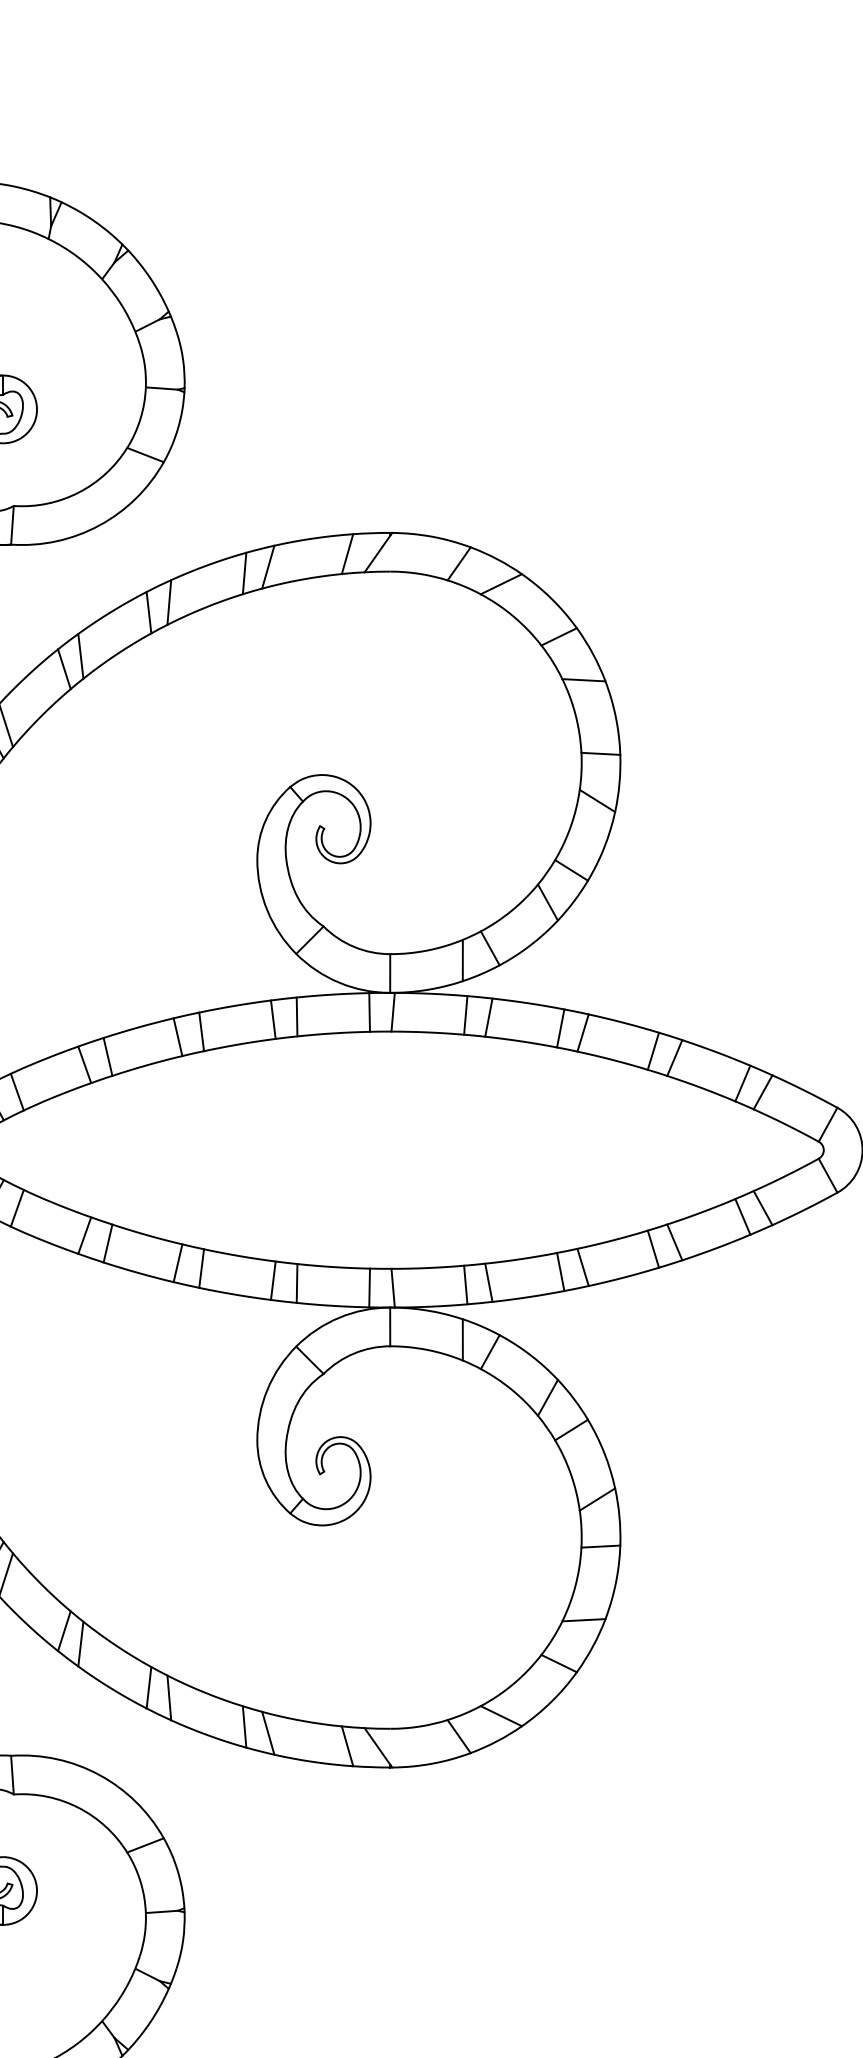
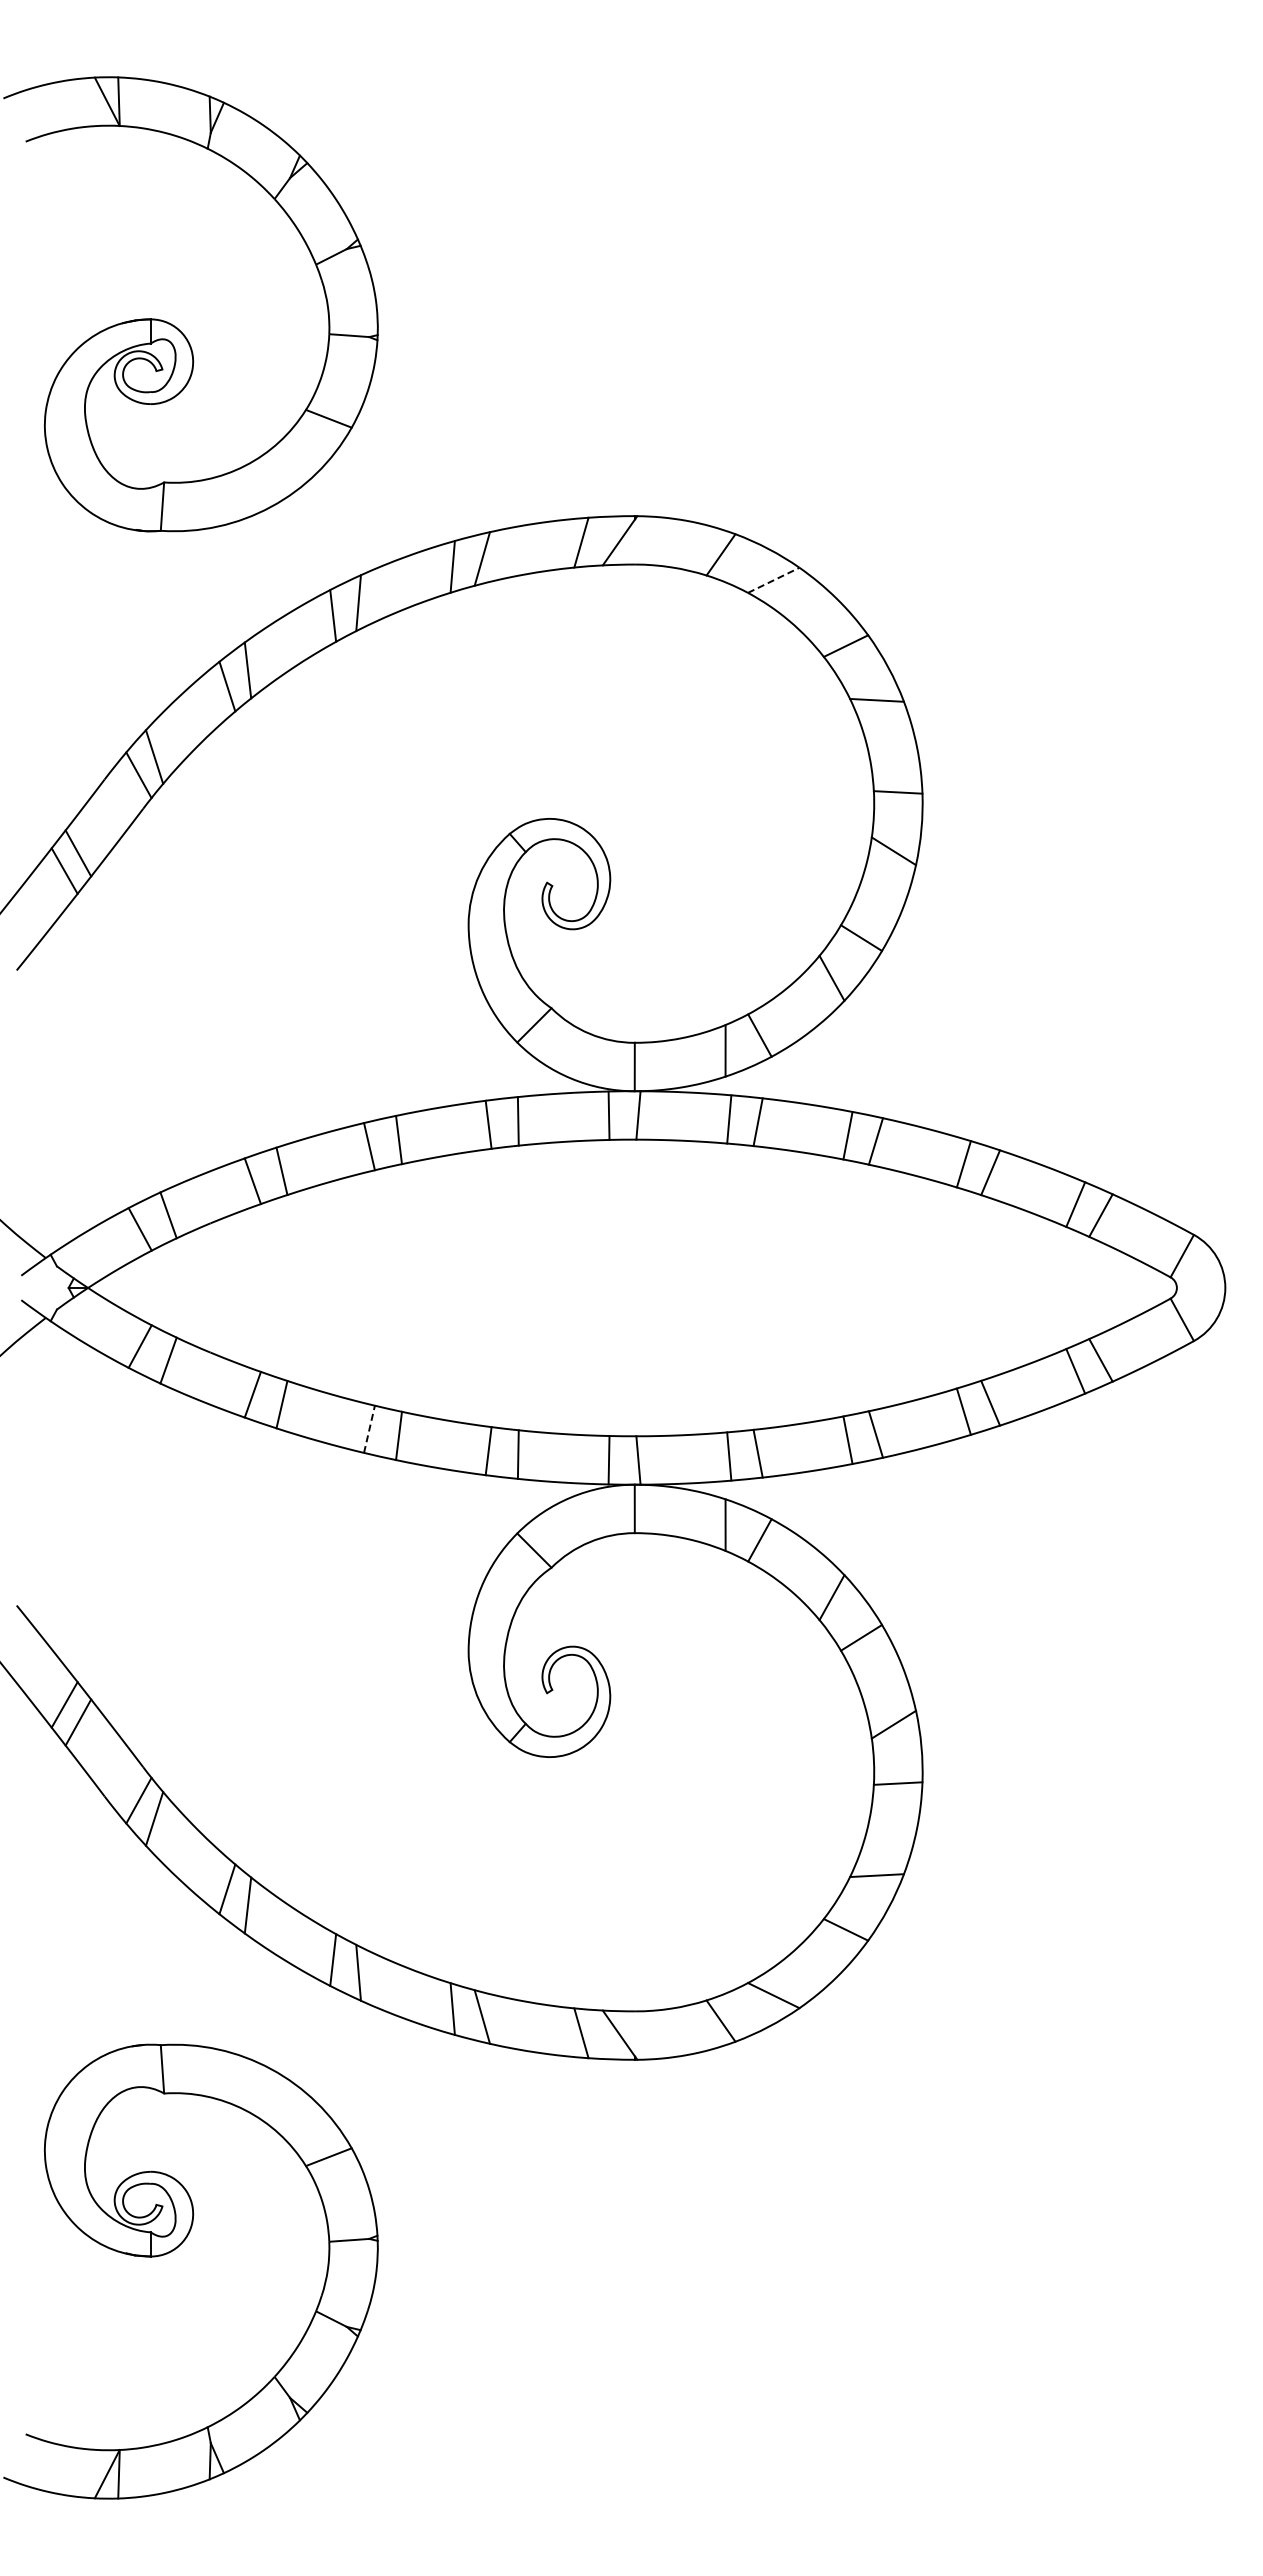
line: (501, 584) -> (773, 580), solid -> dashed
line: (178, 1262) -> (369, 1428), solid -> dashed

